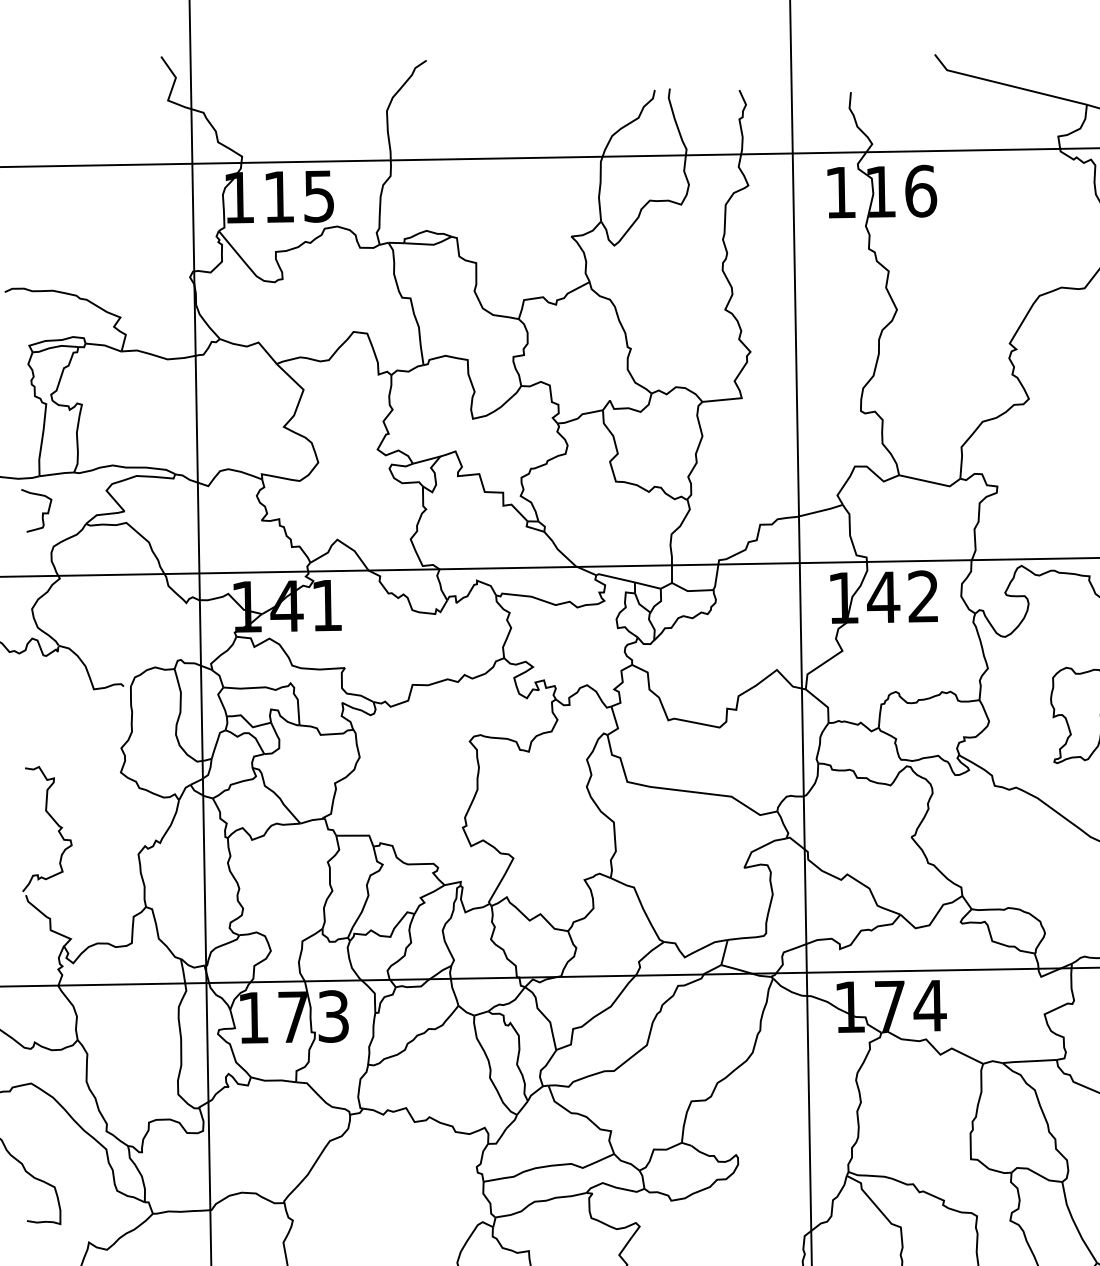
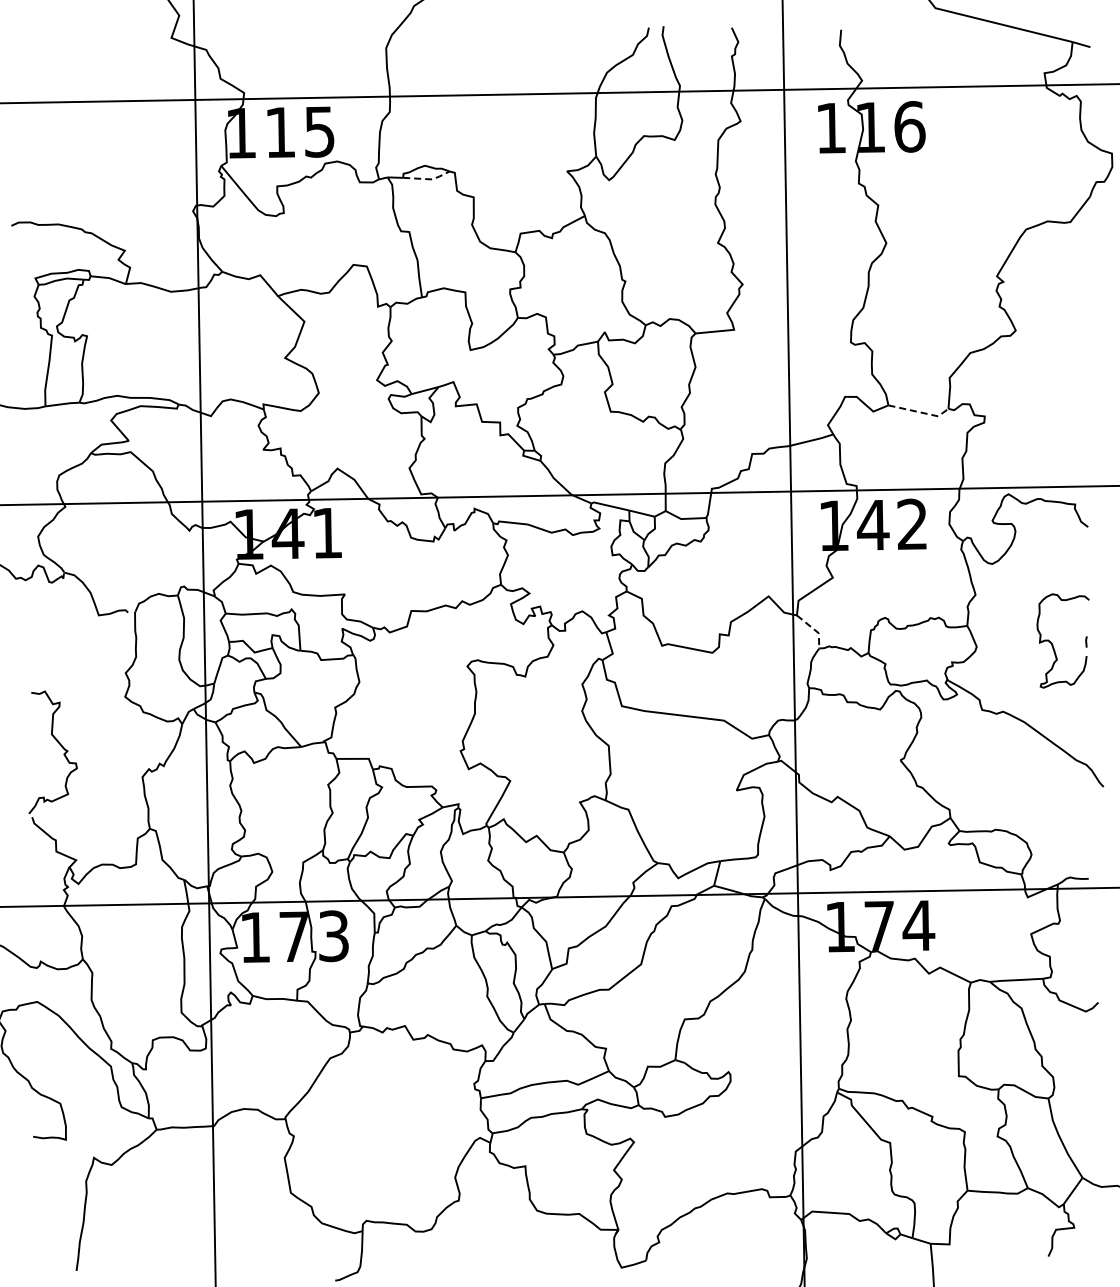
line: (431, 244) -> (429, 179), solid -> dashed
line: (931, 482) -> (920, 412), solid -> dashed
curve: (42, 512) -> (48, 441), removed
line: (823, 703) -> (814, 629), solid -> dashed

